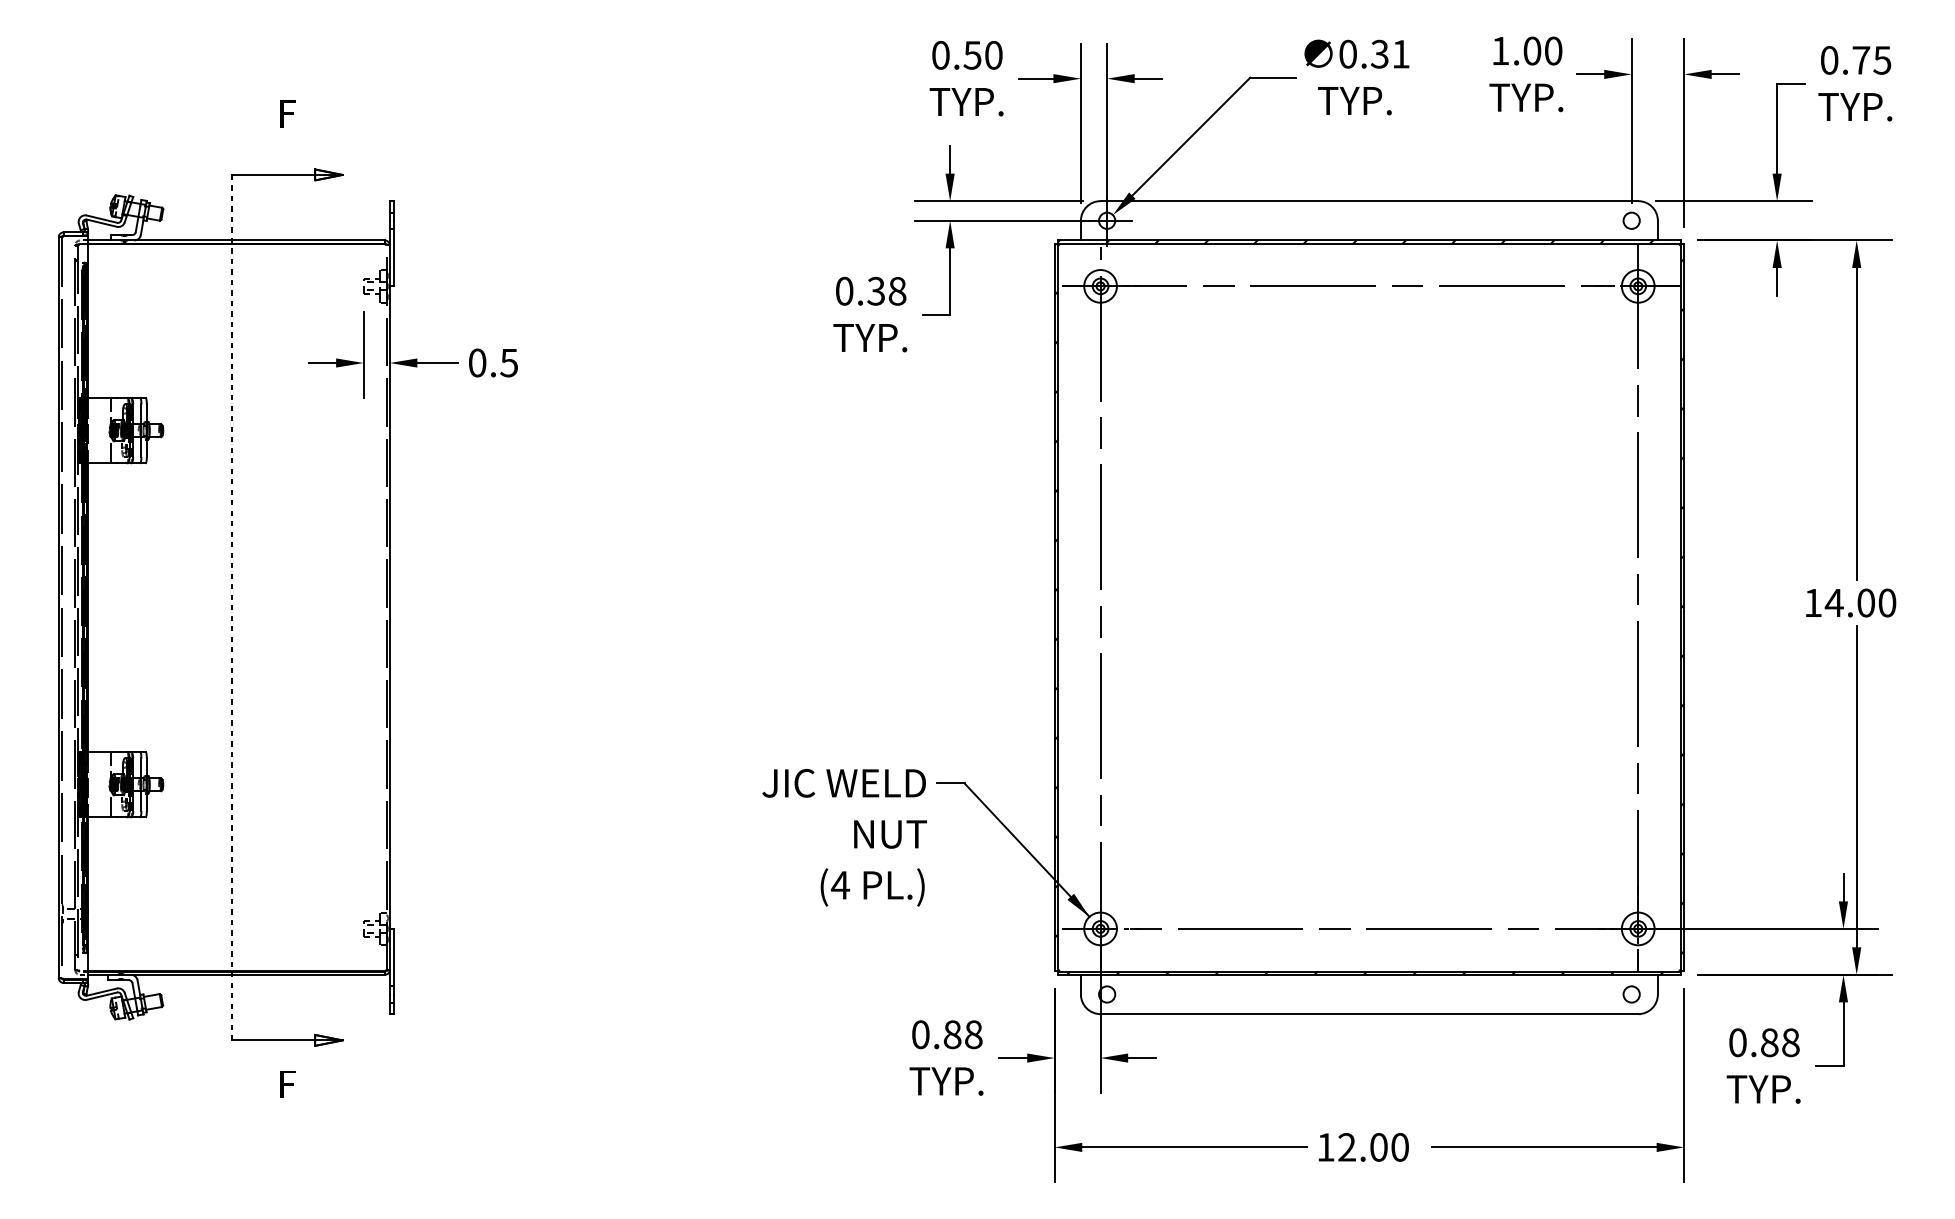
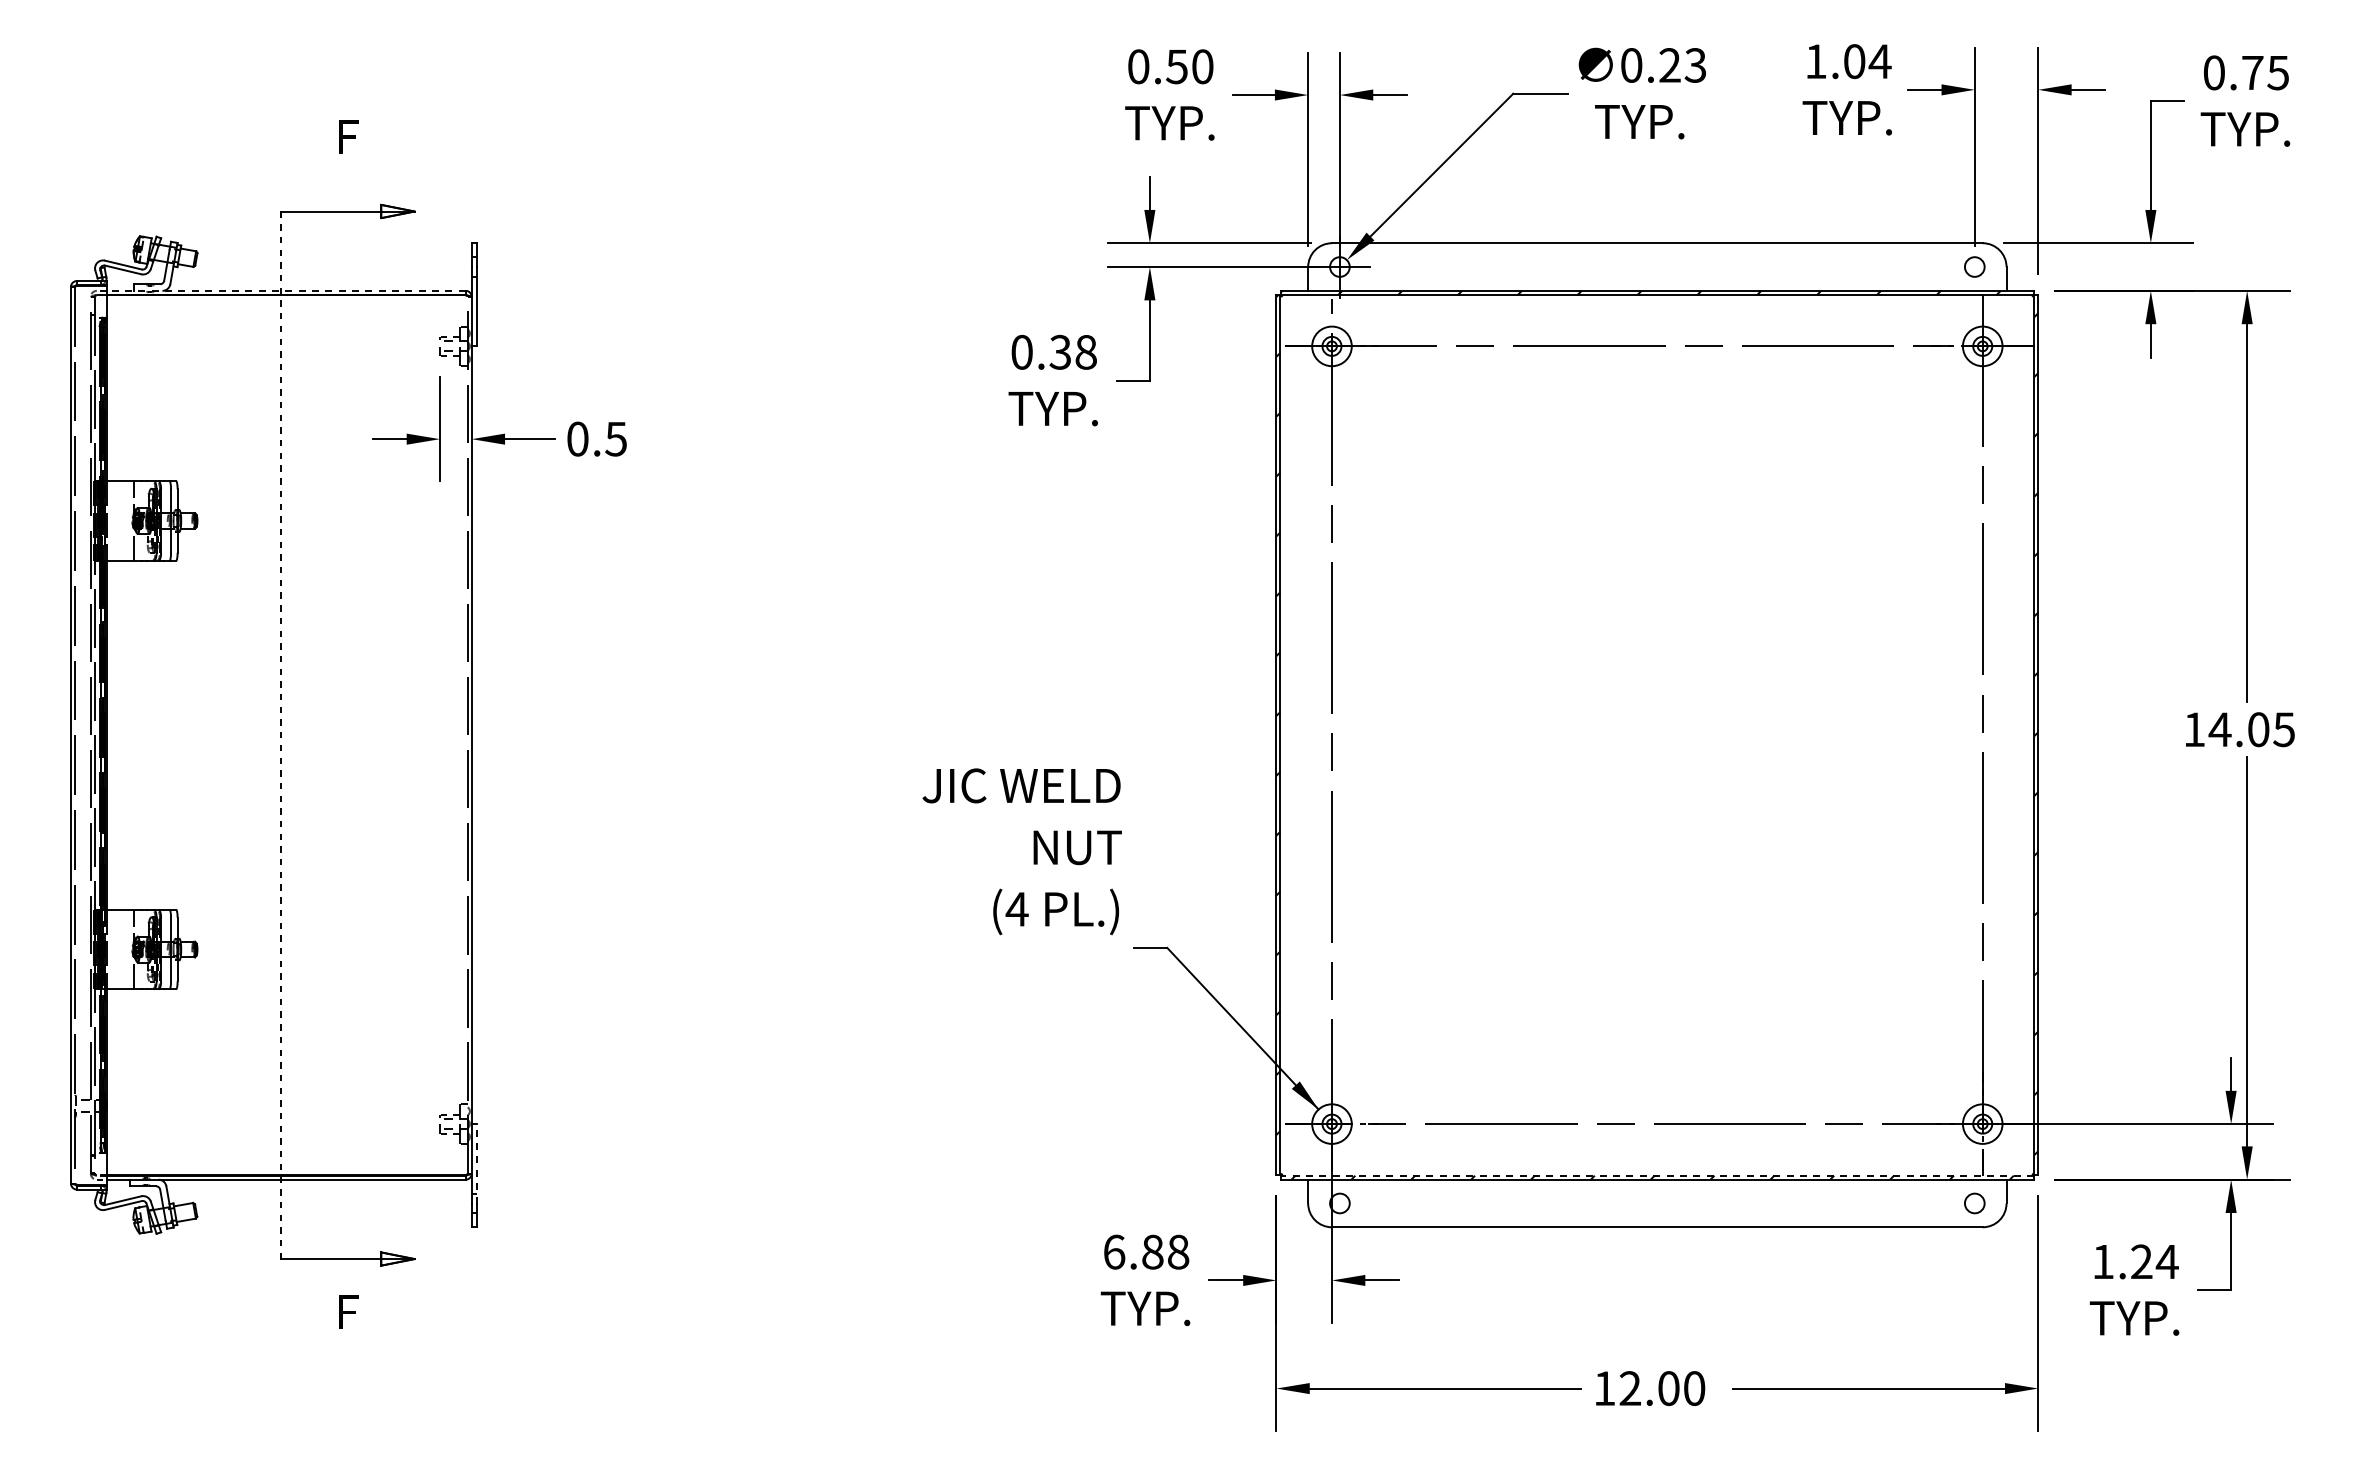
text: (1552, 50) -> (1879, 61), 1.00 -> 1.04
text: (1390, 54) -> (1682, 65), 0.31 -> 0.23
line: (236, 240) -> (286, 290), solid -> dashed
text: (1886, 602) -> (2283, 729), 14.00 -> 14.05
text: (844, 837) -> (1021, 851), moved
line: (393, 961) -> (476, 1163), solid -> dashed
line: (1369, 971) -> (1657, 1175), solid -> dashed
text: (920, 1034) -> (1114, 1251), 0.88 -> 6.88
text: (1764, 1042) -> (2135, 1261), 0.88 -> 1.24

